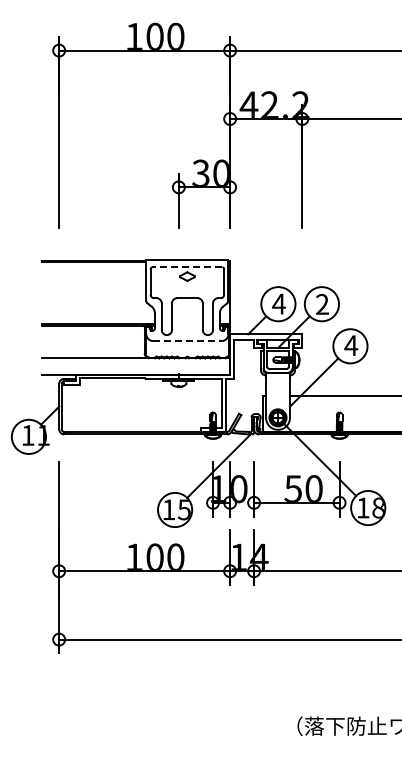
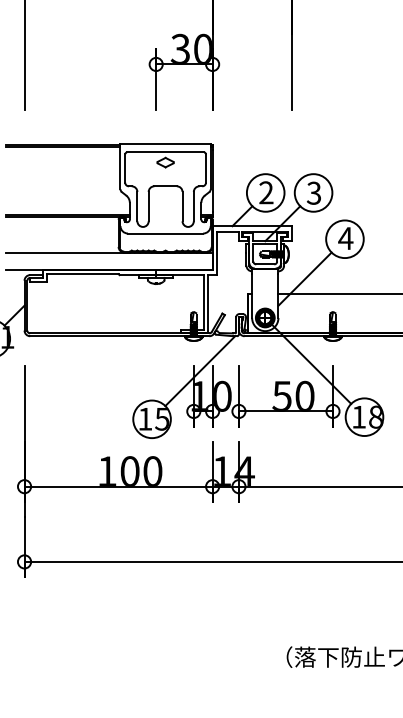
line: (186, 267) -> (164, 152), dashed -> solid
text: (278, 303) -> (265, 192), 4 -> 2
text: (321, 304) -> (313, 193), 2 -> 3
line: (187, 341) -> (165, 233), dashed -> solid

